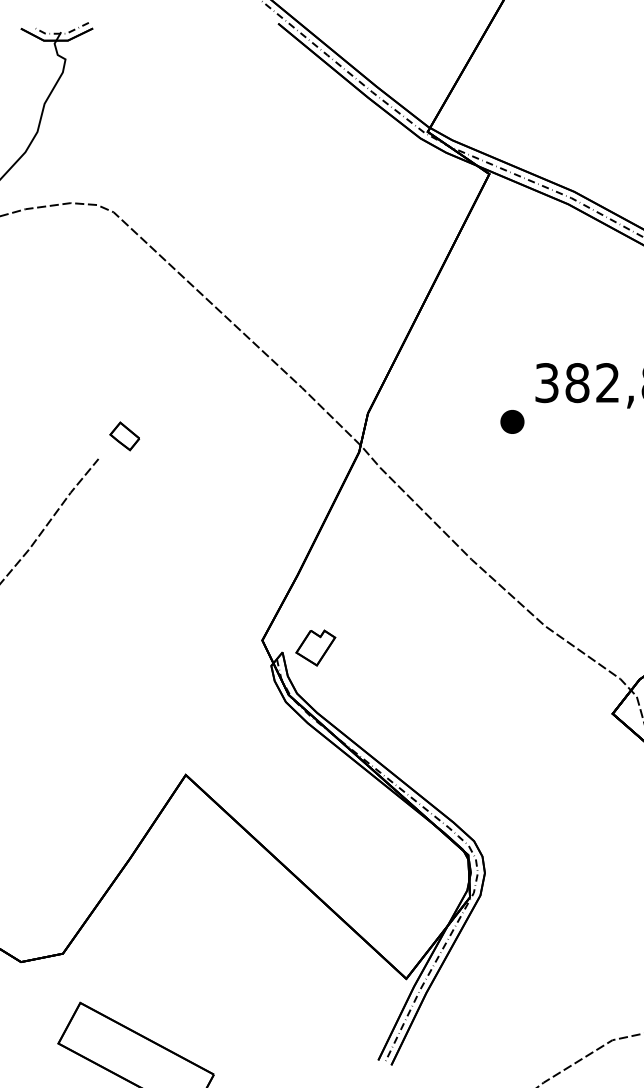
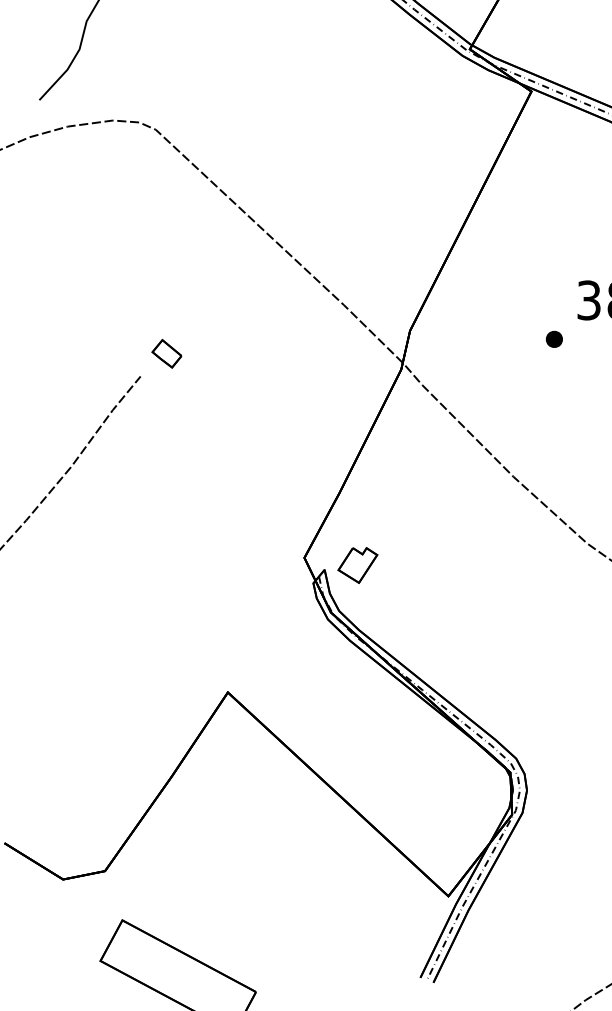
part: (511, 421) -> (553, 338), size x0.71

